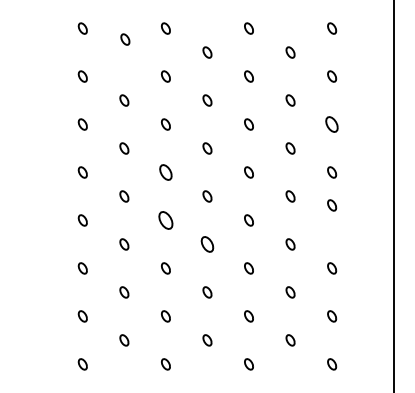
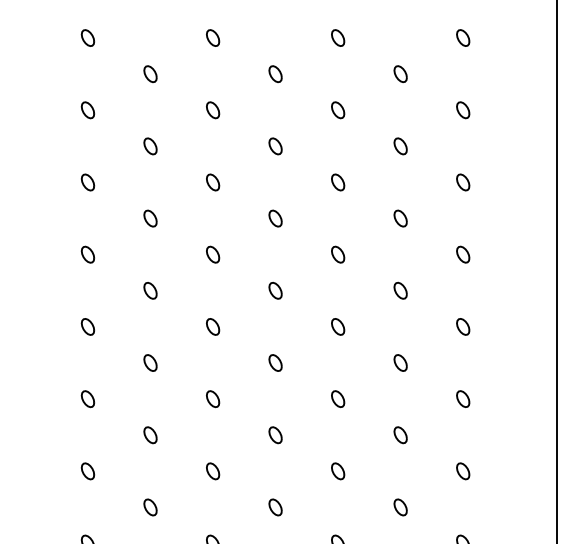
part: (125, 39) -> (150, 74), moved
part: (332, 124) -> (463, 182), size x0.71
part: (165, 172) -> (212, 254), size x0.71
part: (332, 205) -> (463, 326), moved
part: (165, 220) -> (212, 326), size x0.62
part: (207, 244) -> (275, 363), size x0.71

